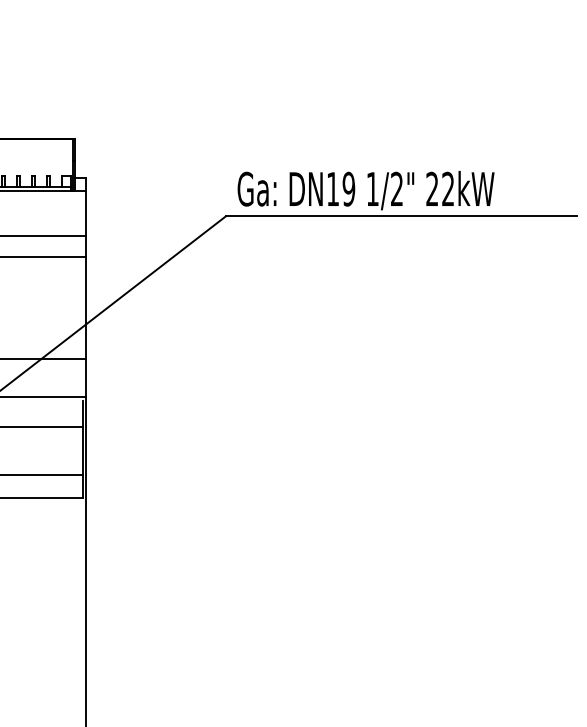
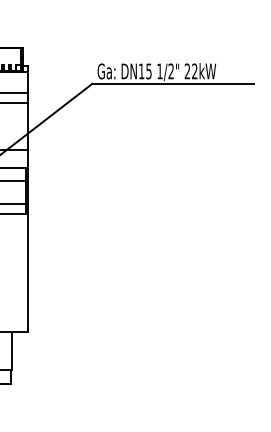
text: (347, 189) -> (148, 71), DN19 -> DN15

